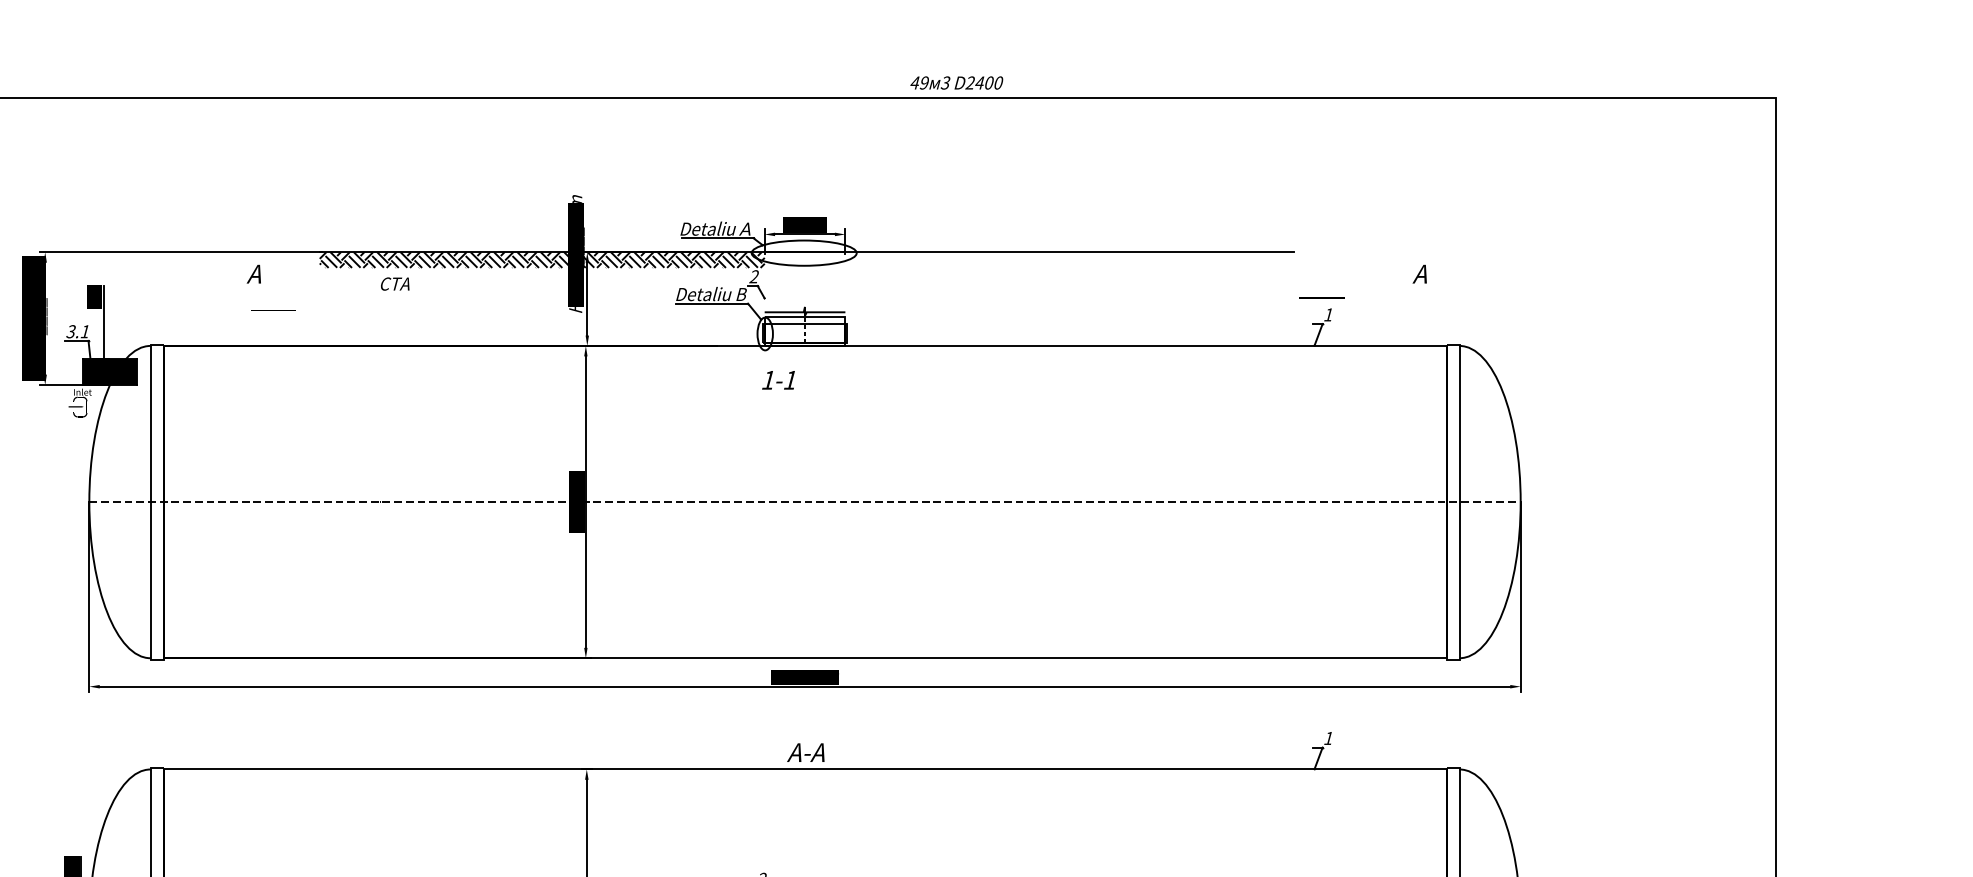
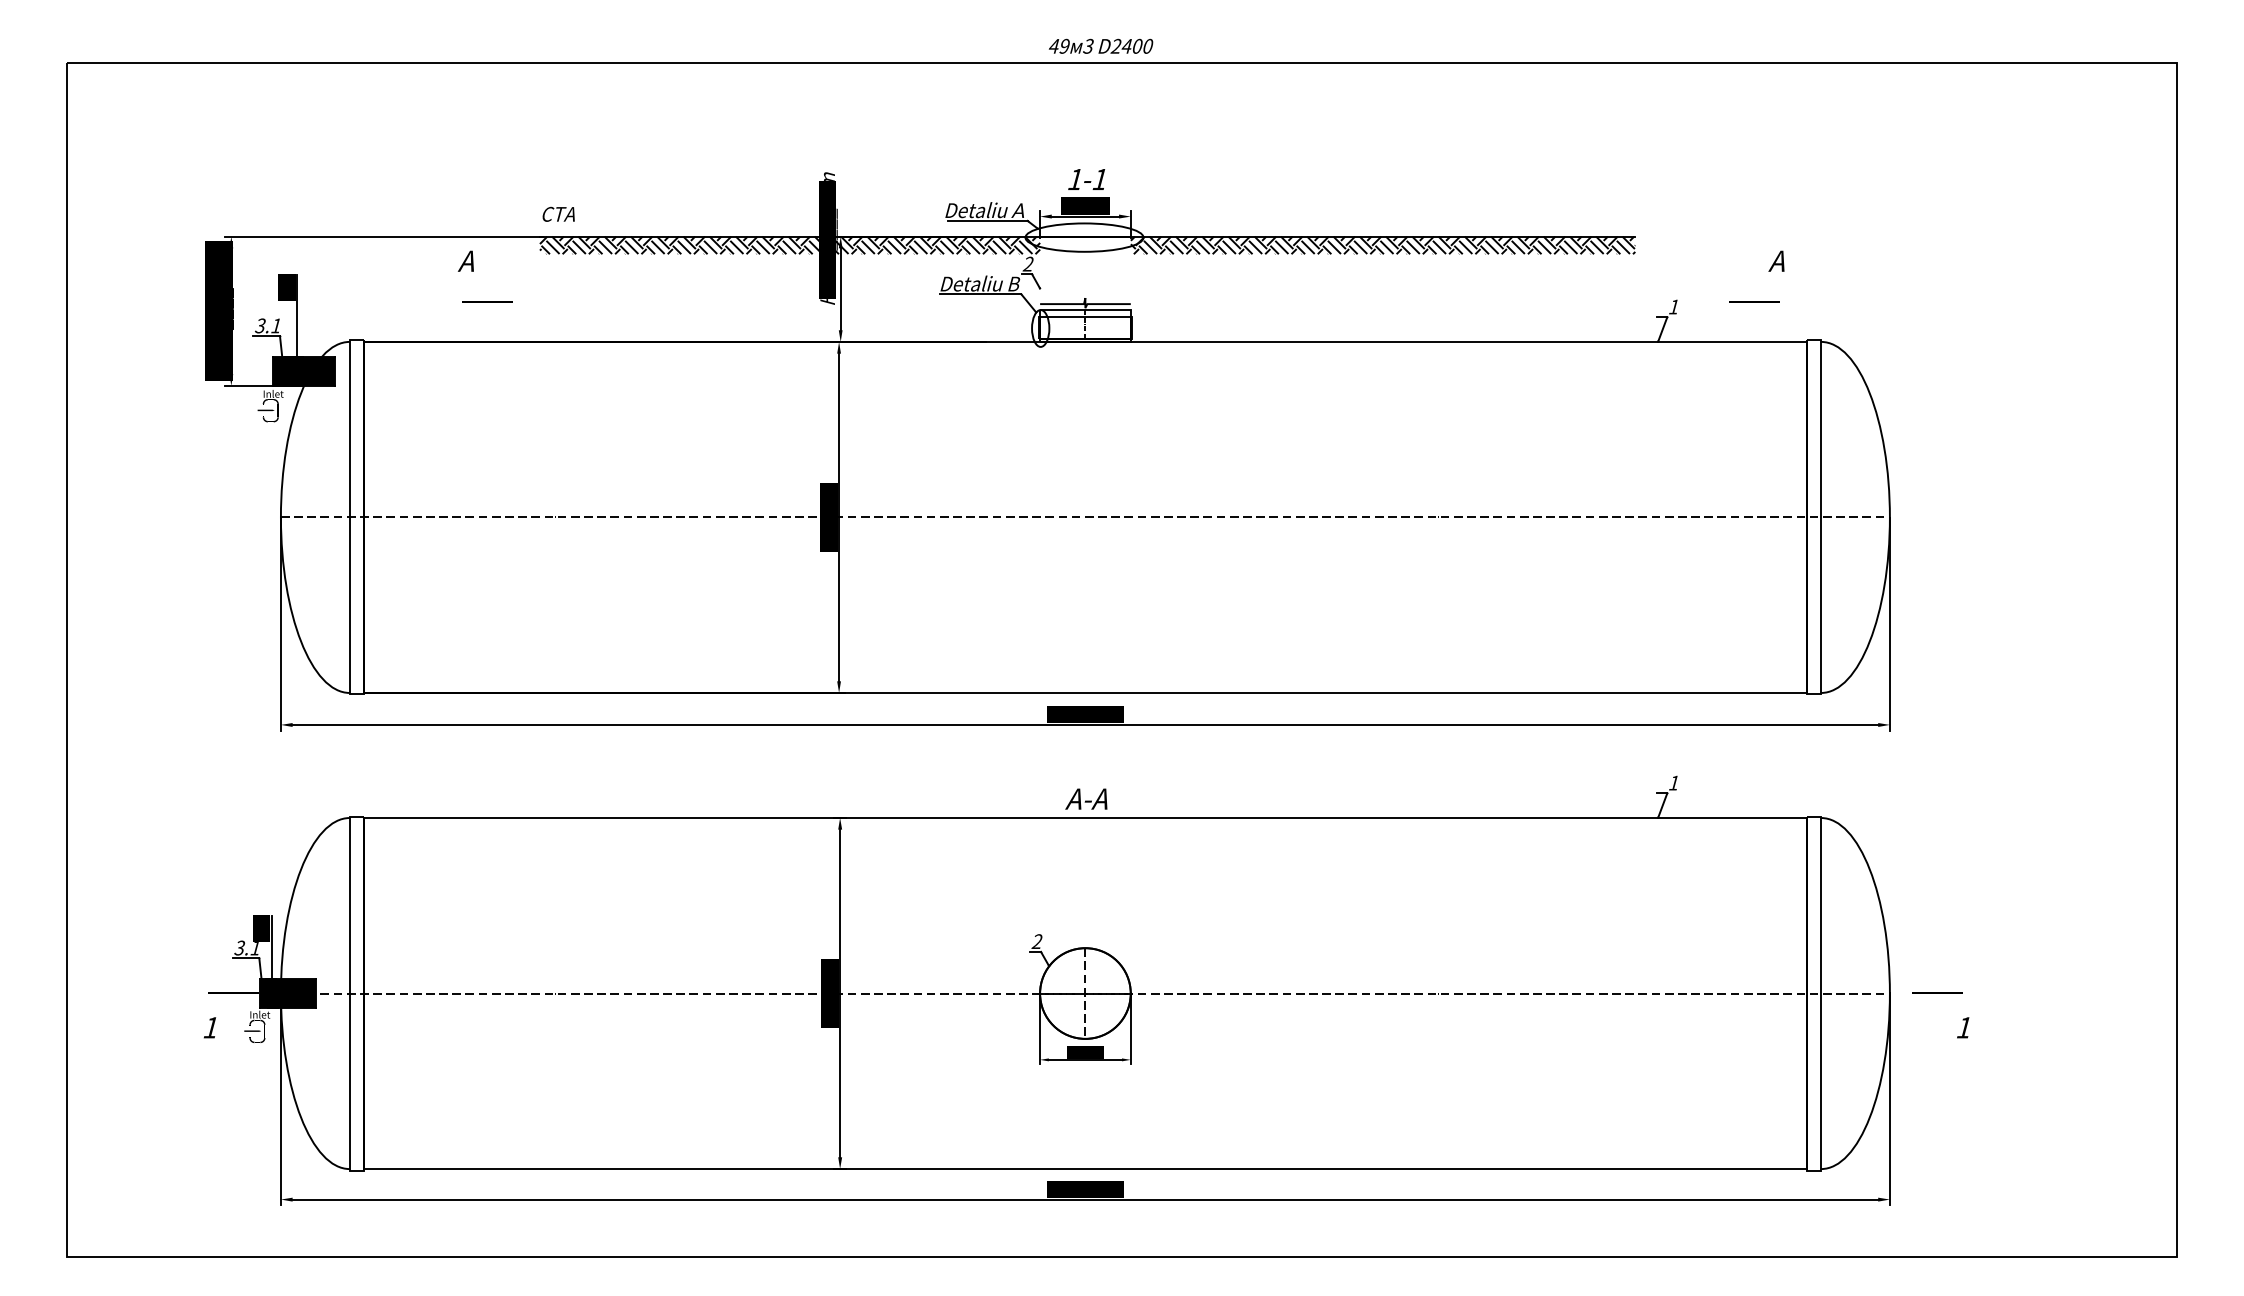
text: (956, 82) -> (1100, 45), moved
hatch: (1069, 260) -> (1382, 245), added
text: (394, 283) -> (558, 213), moved
line: (1321, 297) -> (1754, 301), moved
text: (778, 380) -> (1086, 179), moved

